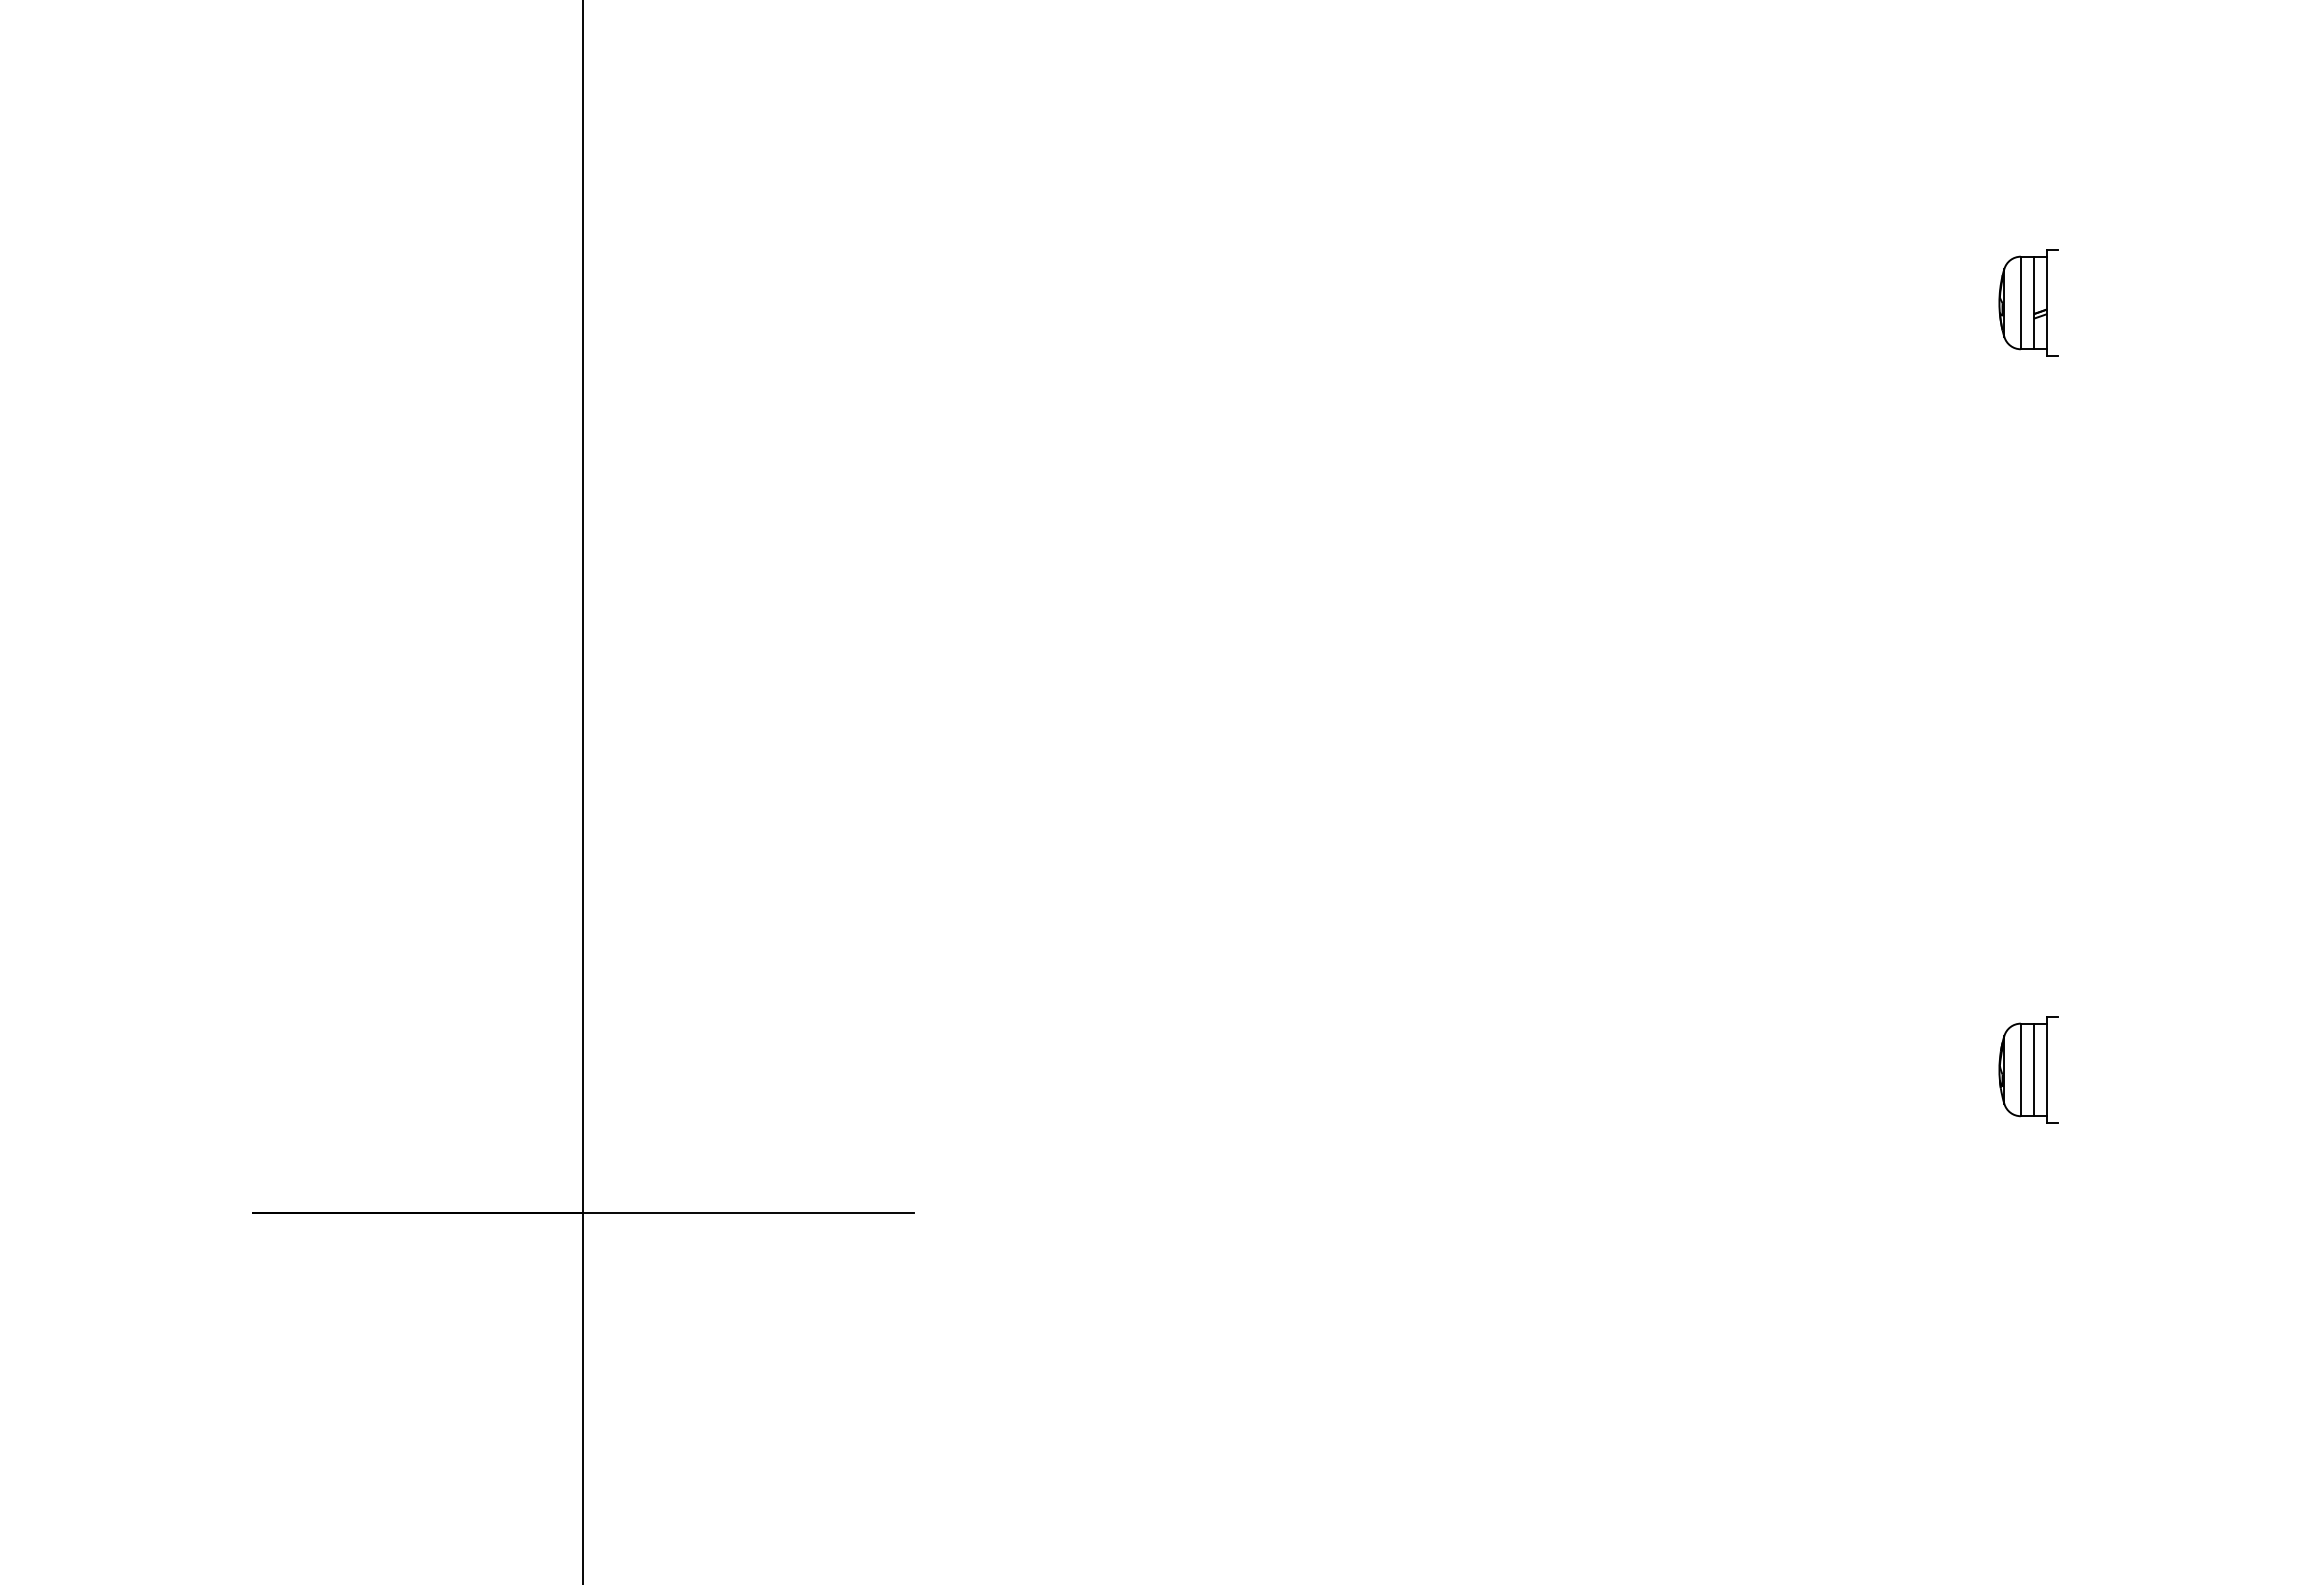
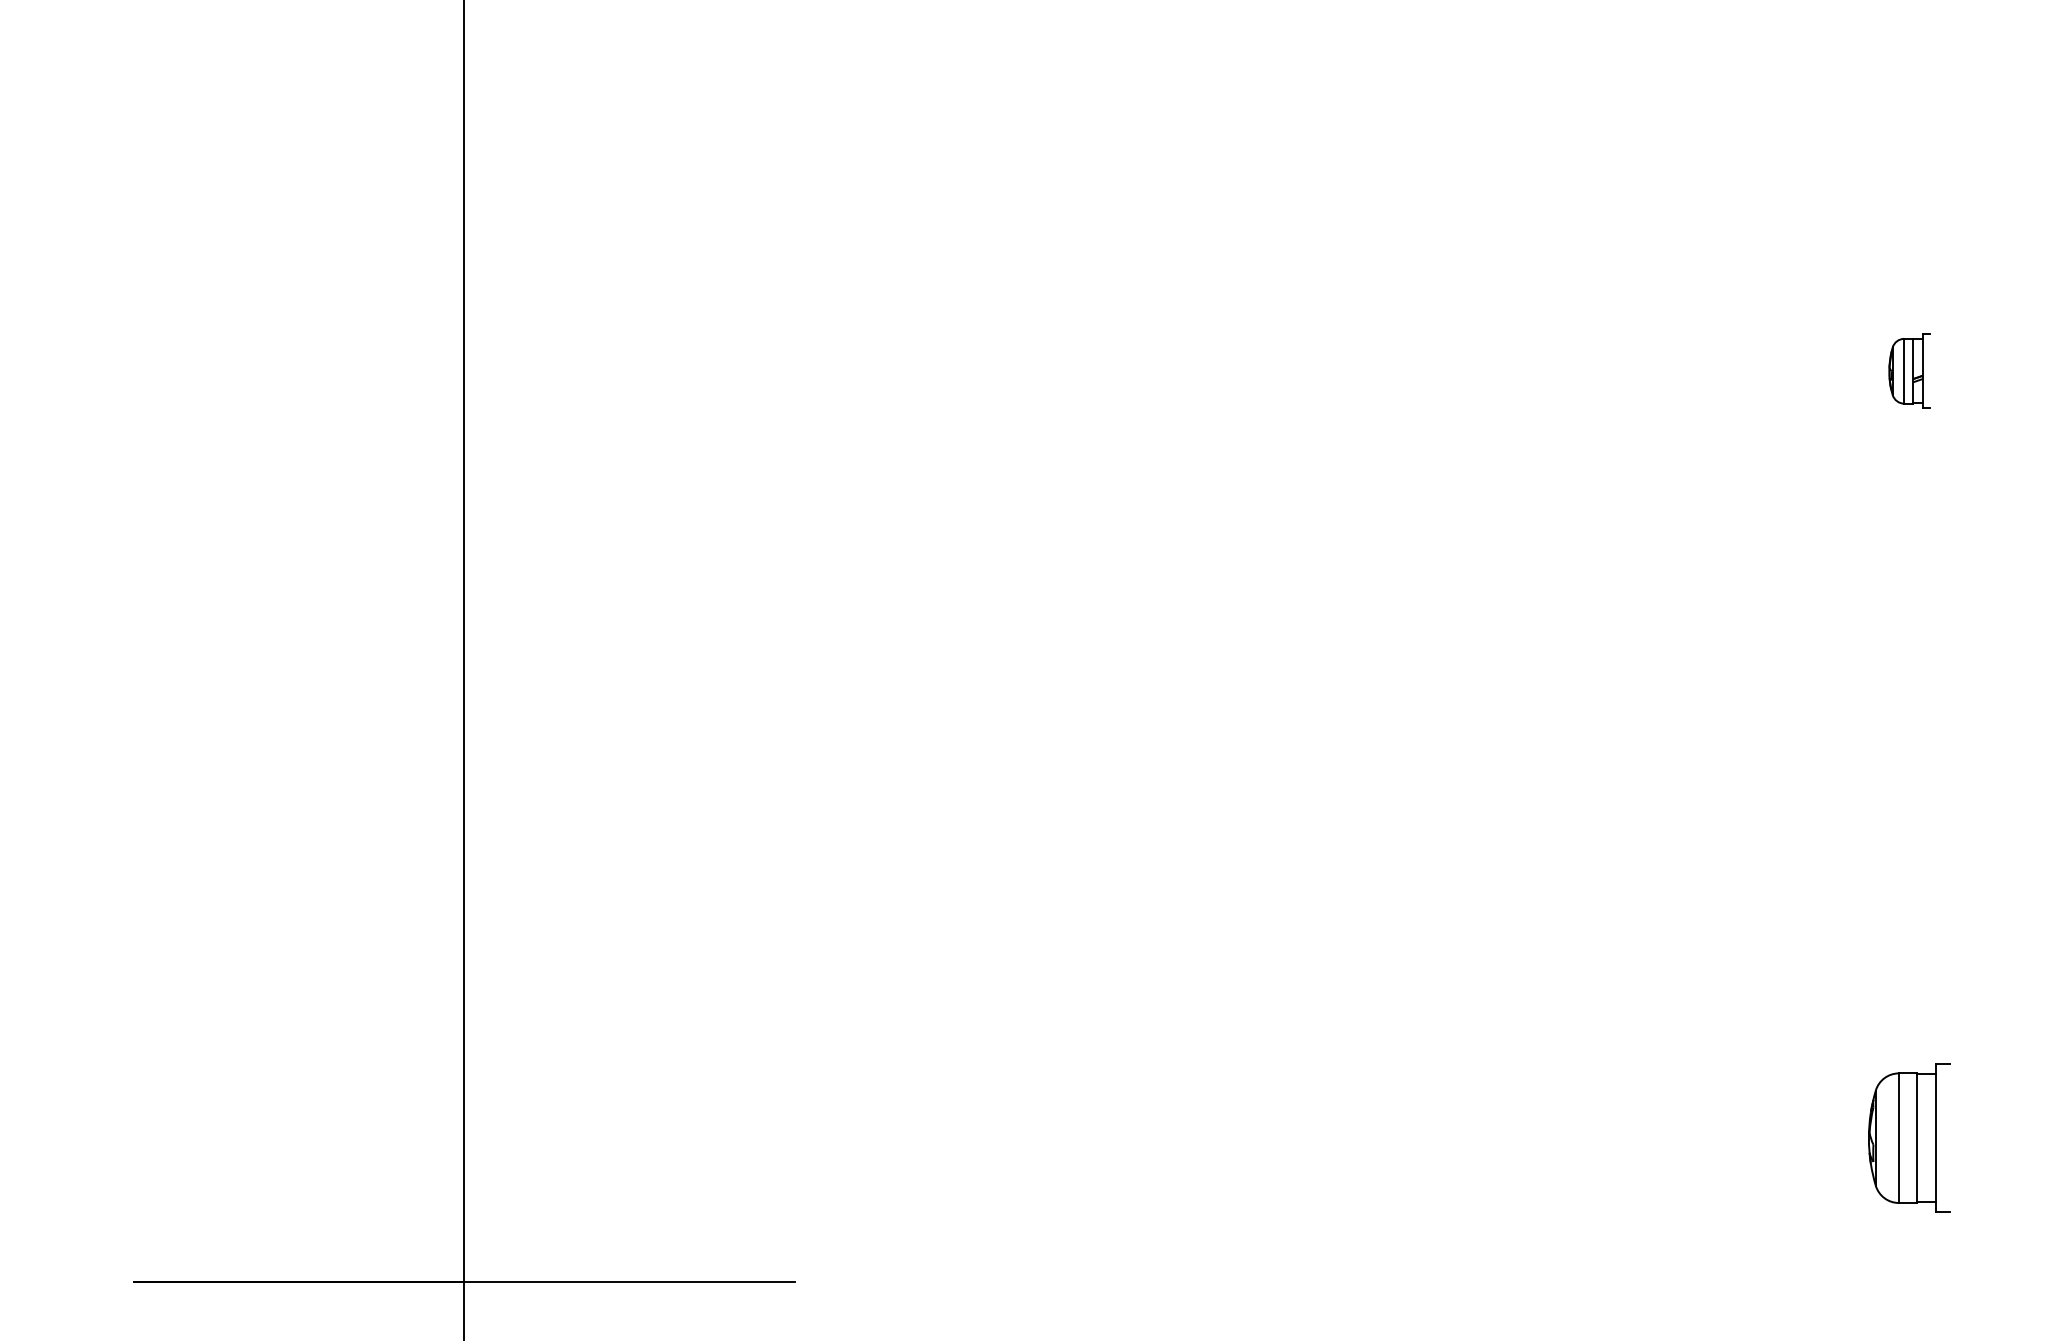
part: (2028, 302) -> (1909, 370), size x0.7
part: (2028, 1069) -> (1909, 1137), size x1.4

